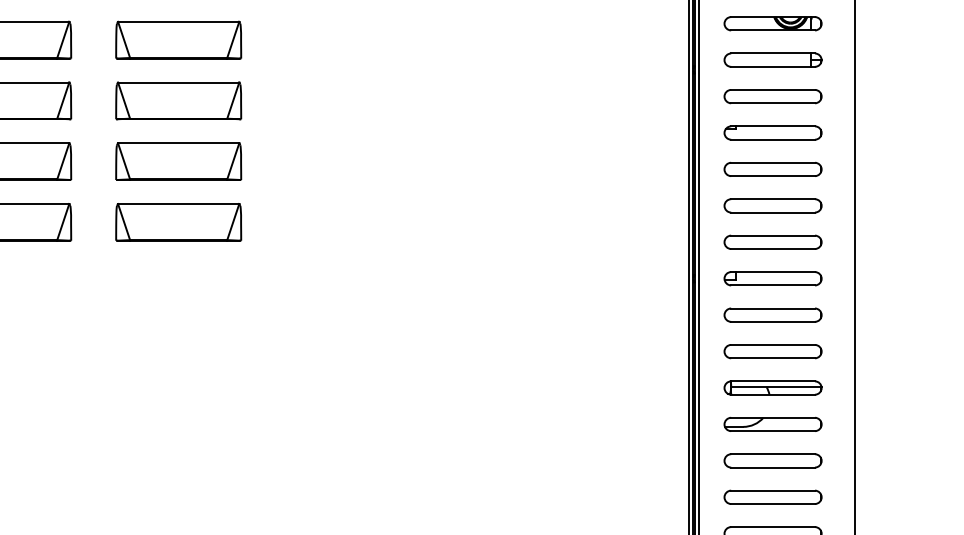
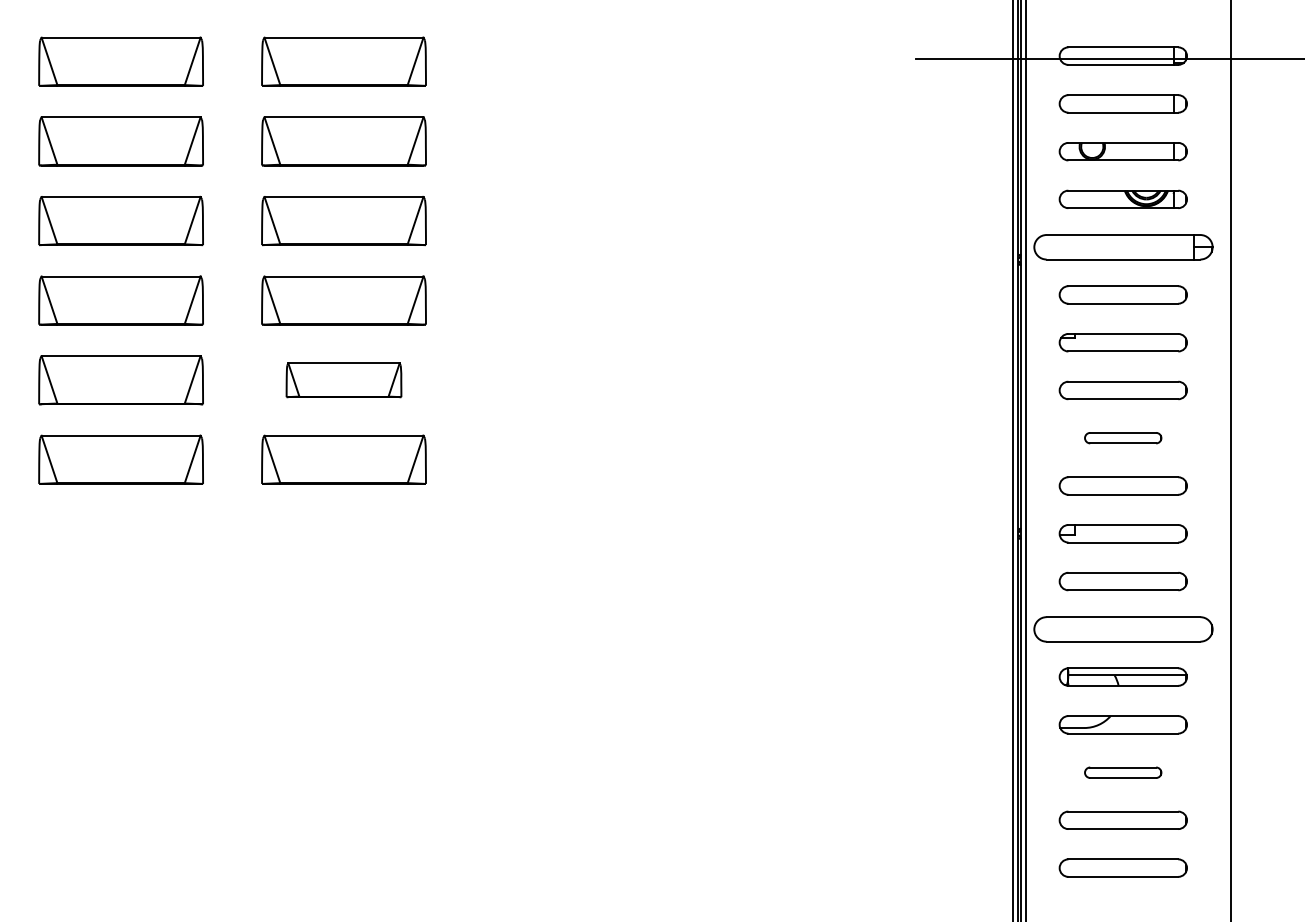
part: (772, 59) -> (1122, 246), size x1.4
part: (178, 161) -> (343, 380), size x0.7
part: (772, 205) -> (1122, 437), size x0.6
part: (772, 351) -> (1122, 628), size x1.4
part: (772, 460) -> (1122, 772), size x0.6

